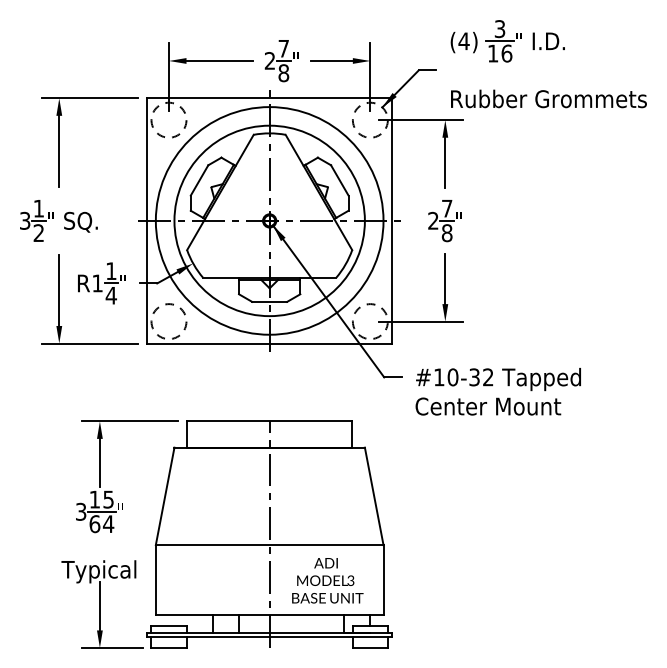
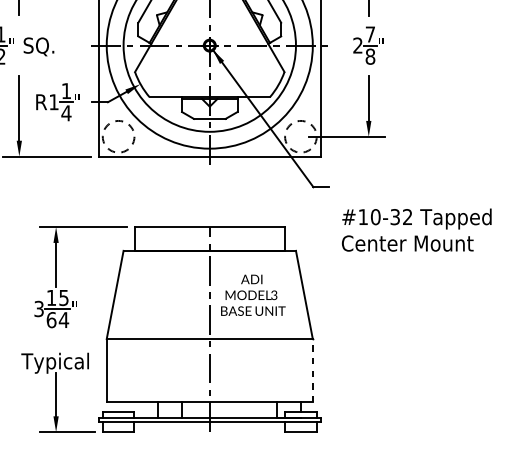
text: (497, 391) -> (416, 229), moved
line: (383, 579) -> (312, 370), solid -> dashed
text: (327, 580) -> (253, 295), moved

